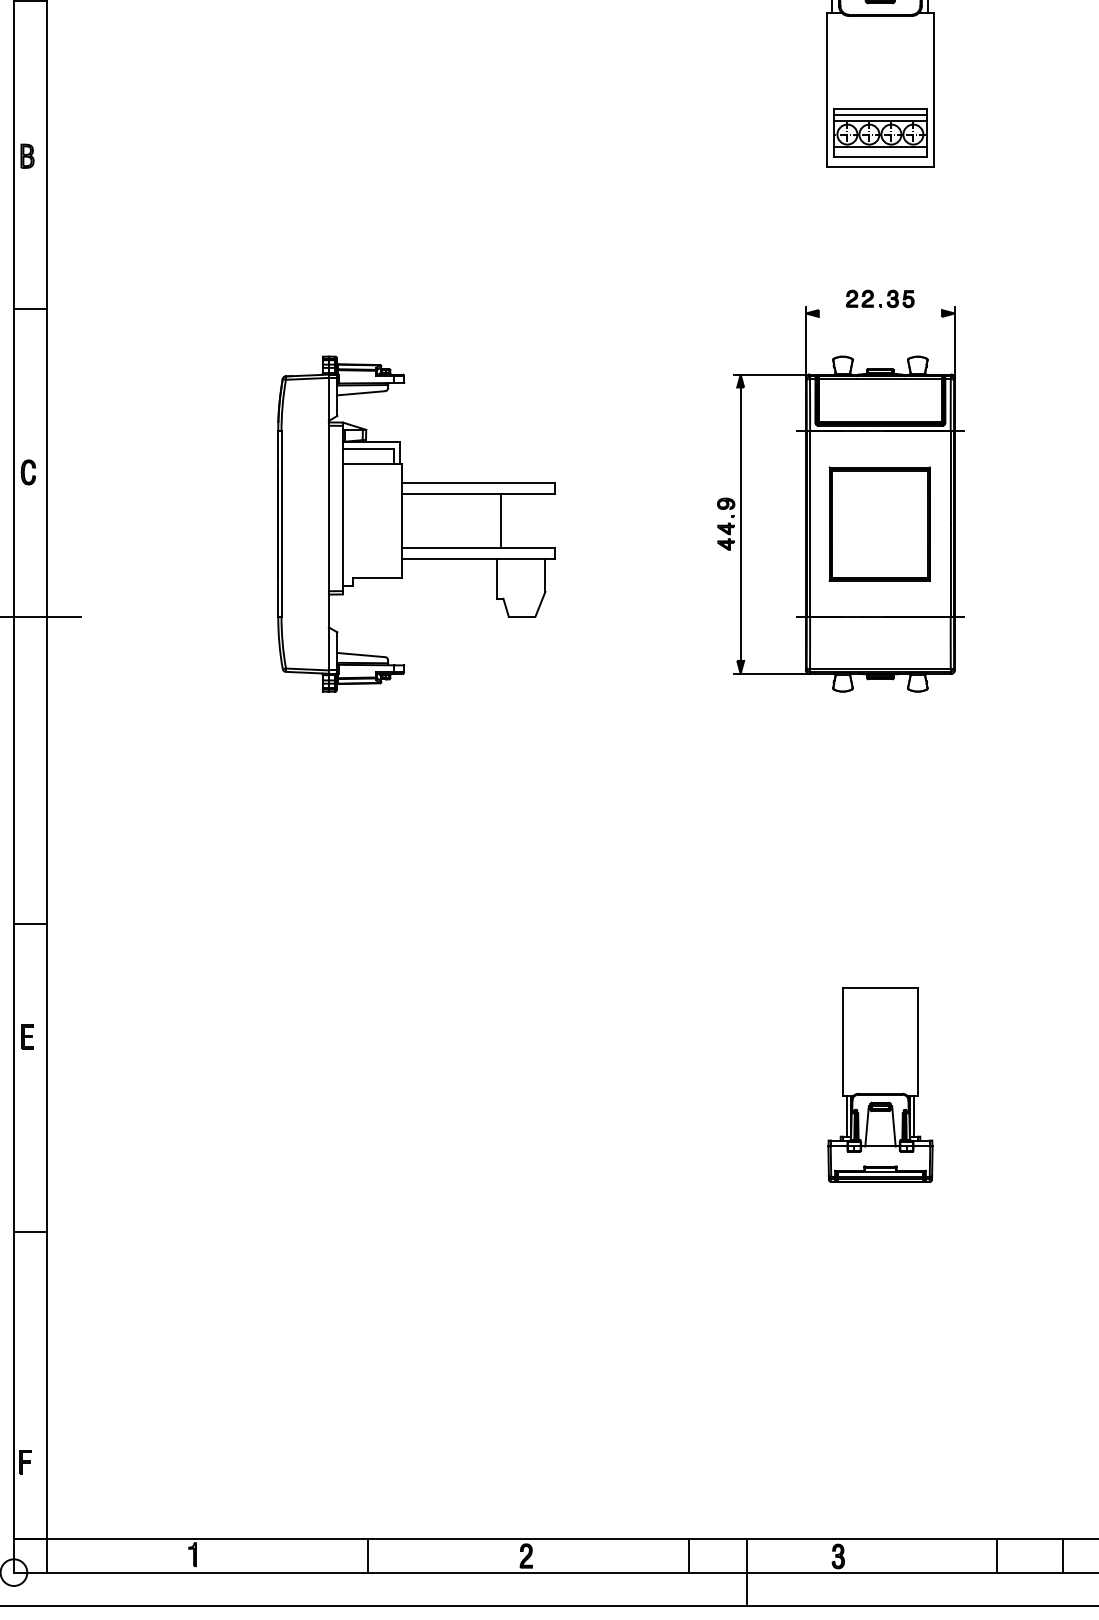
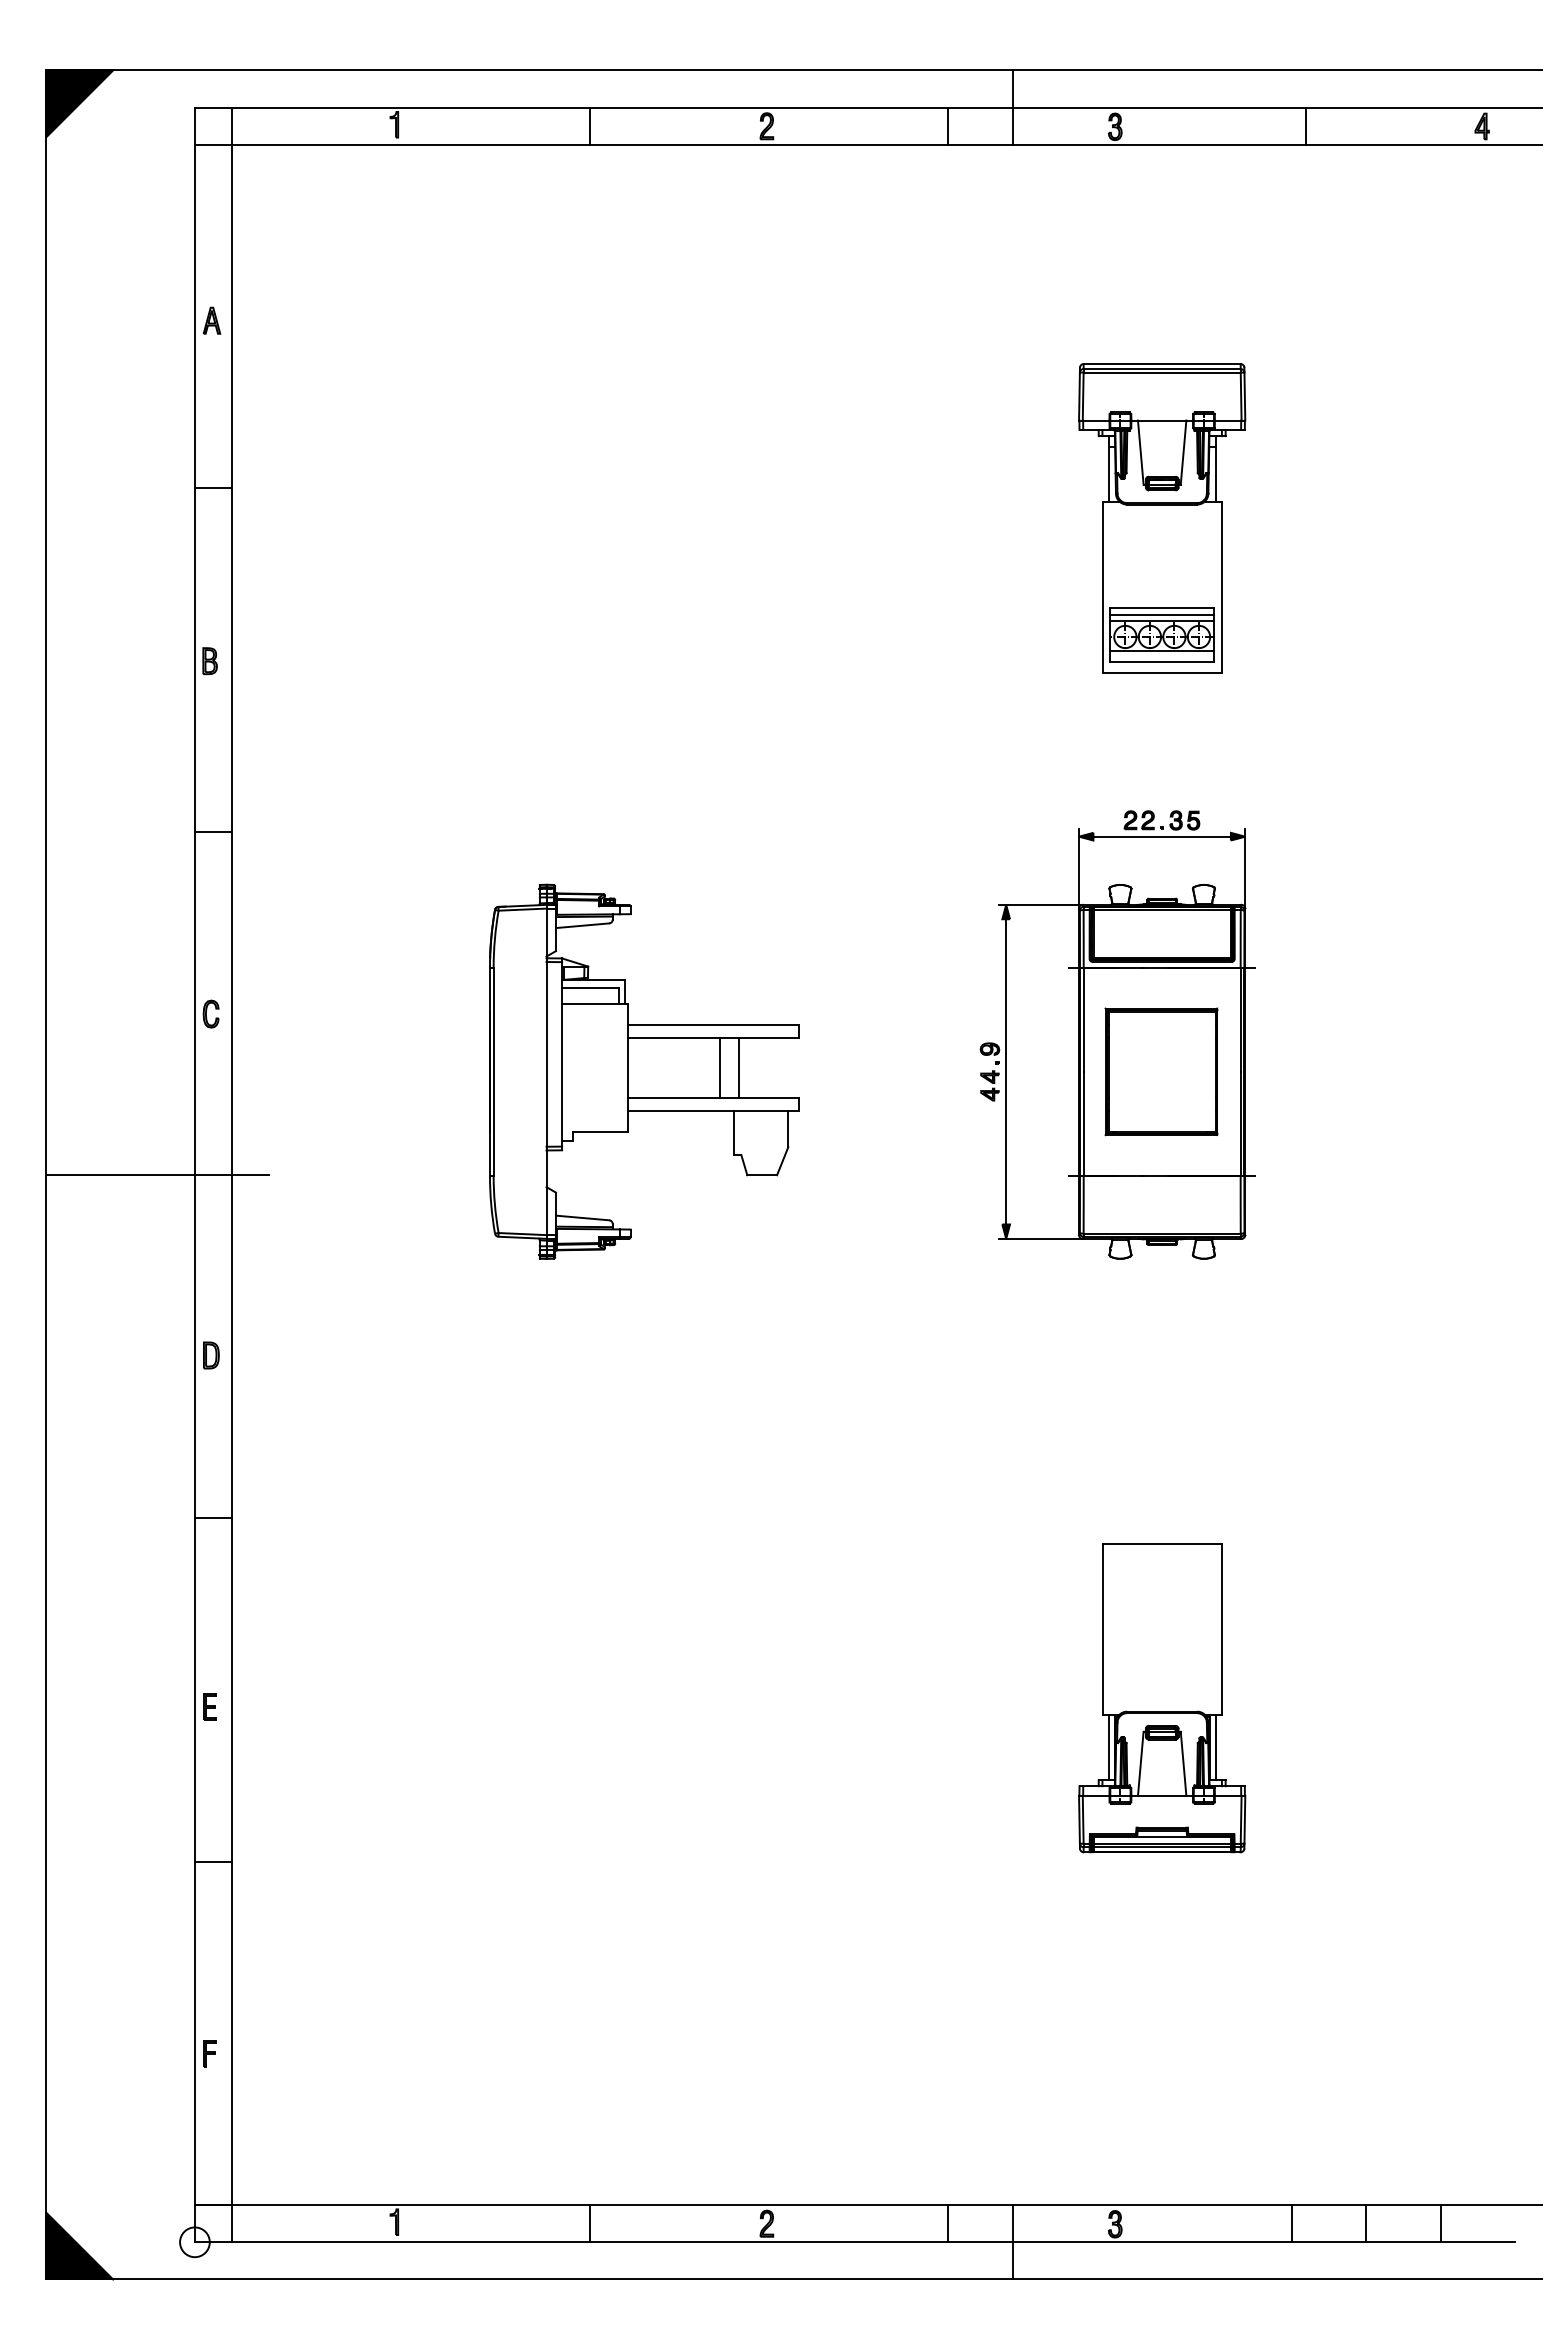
line: (879, 313) -> (1161, 836), added
line: (483, 520) -> (719, 1067), added
part: (28, 778) -> (211, 1355), added
part: (26, 1036) -> (209, 1706), moved
part: (880, 1085) -> (1162, 1698), size x1.43
part: (25, 1461) -> (209, 2053), moved

